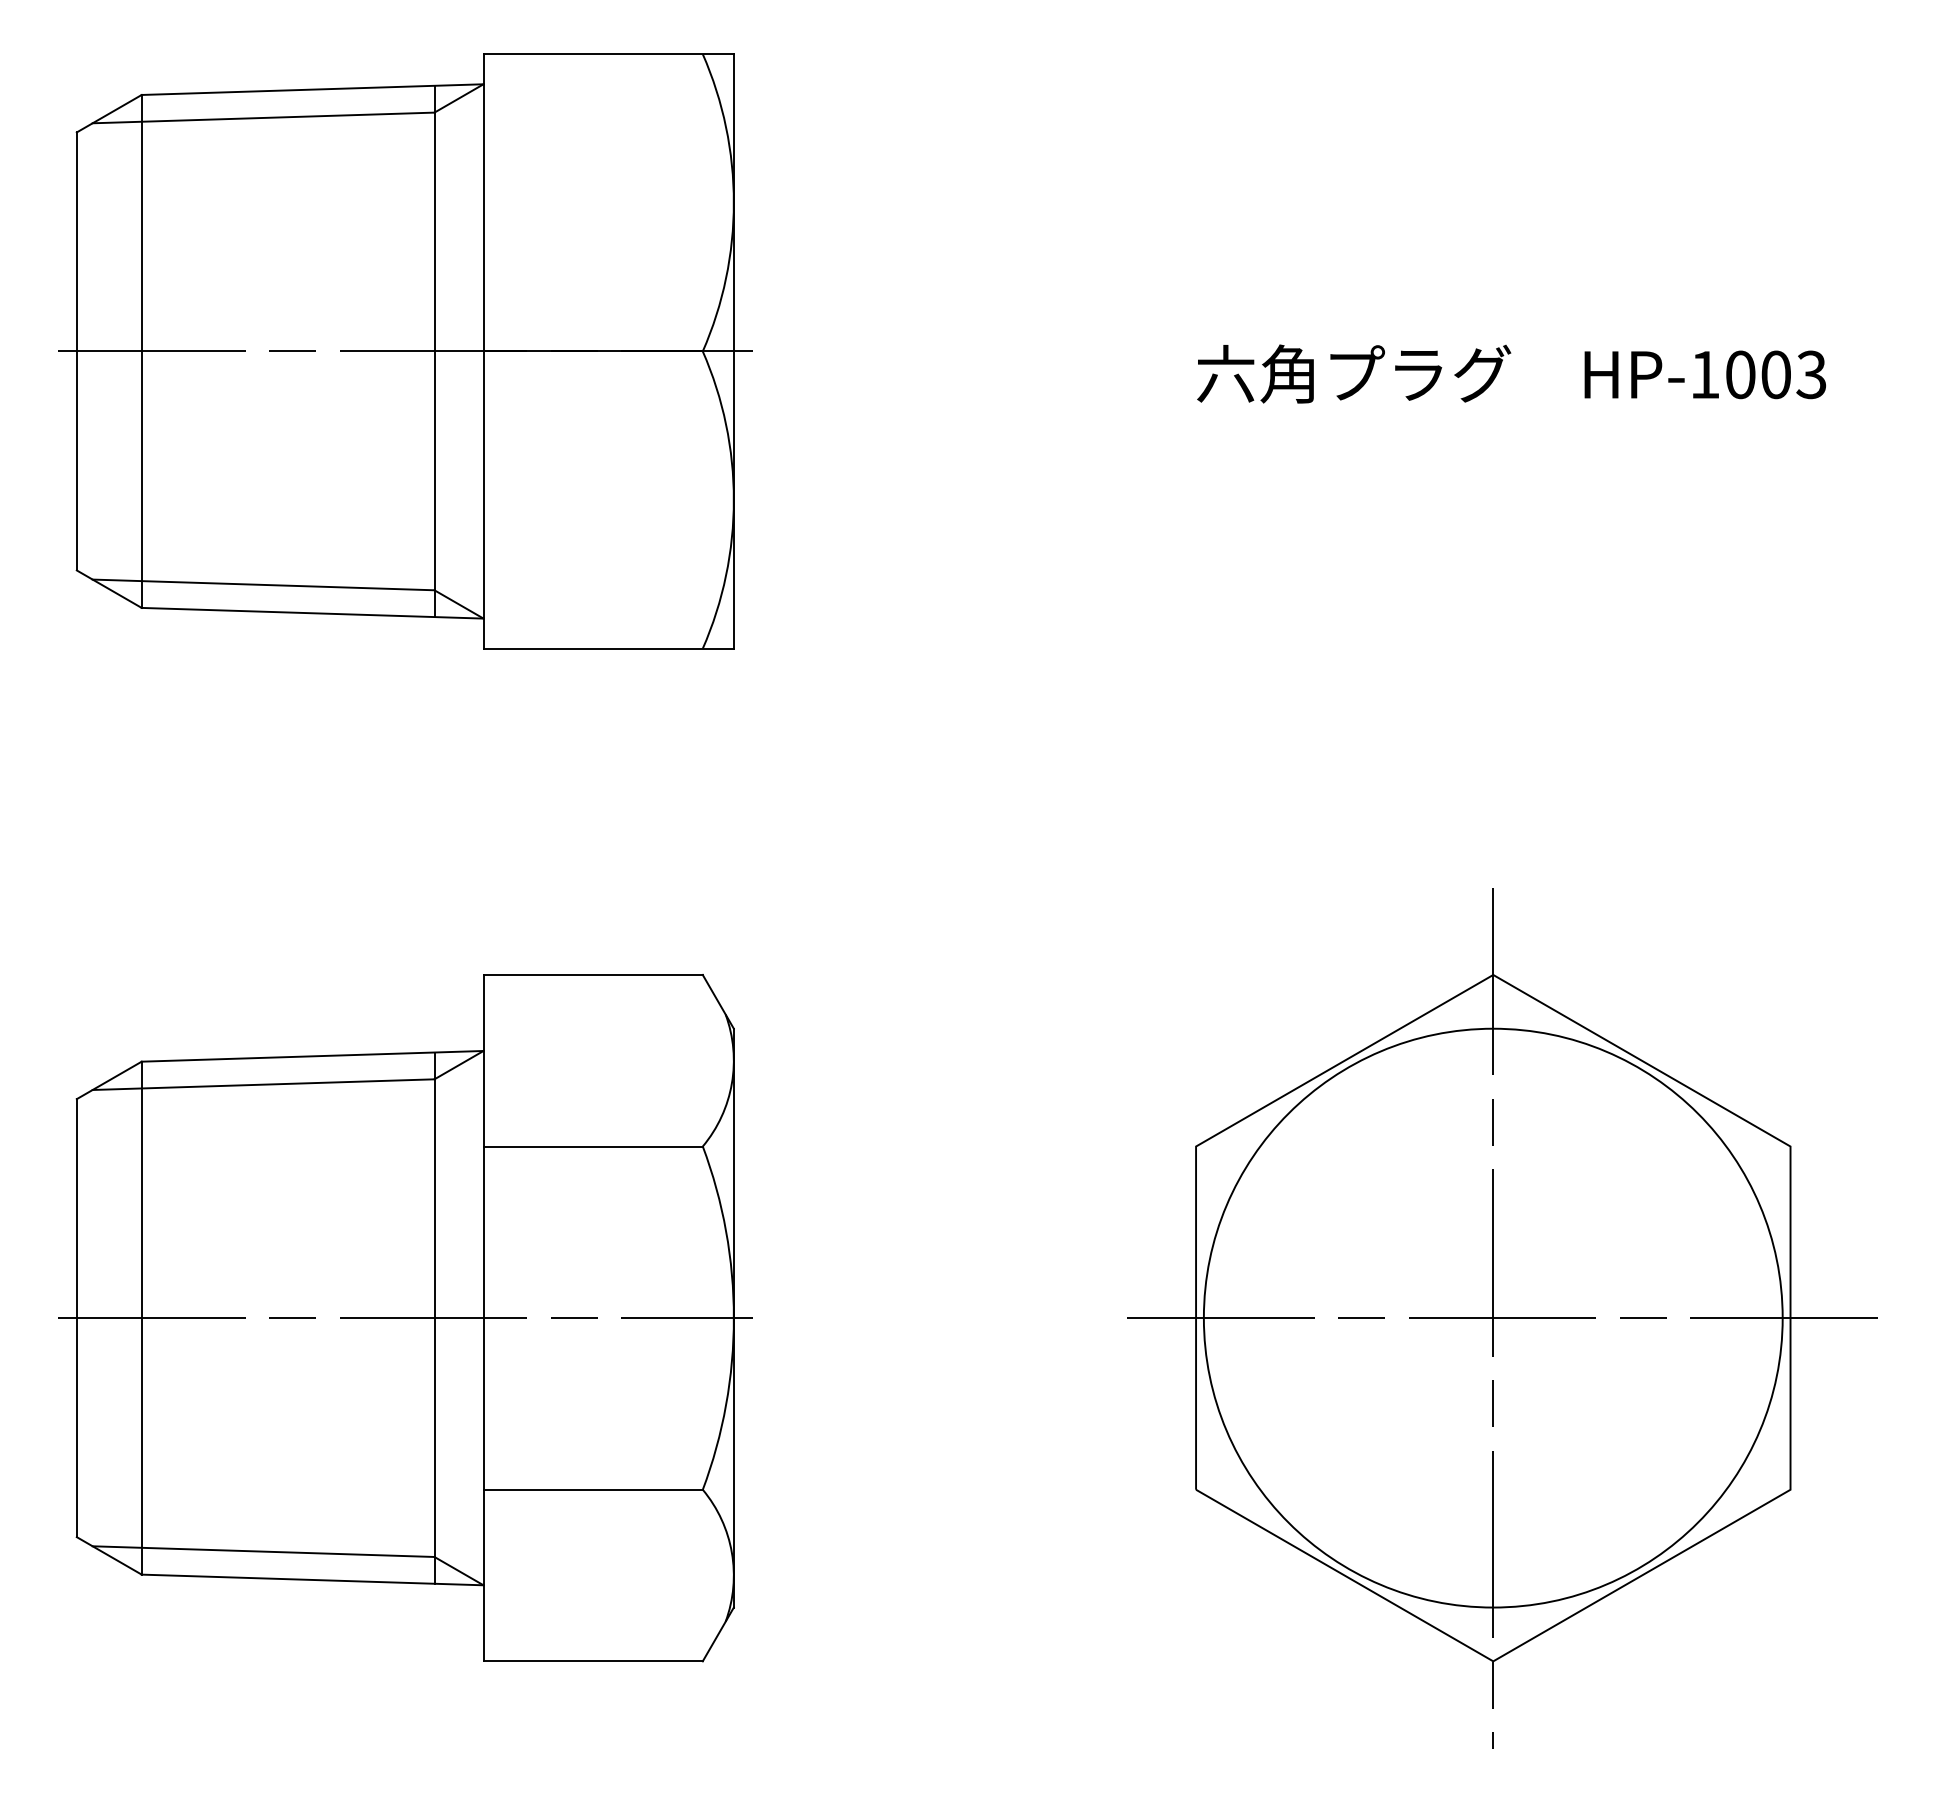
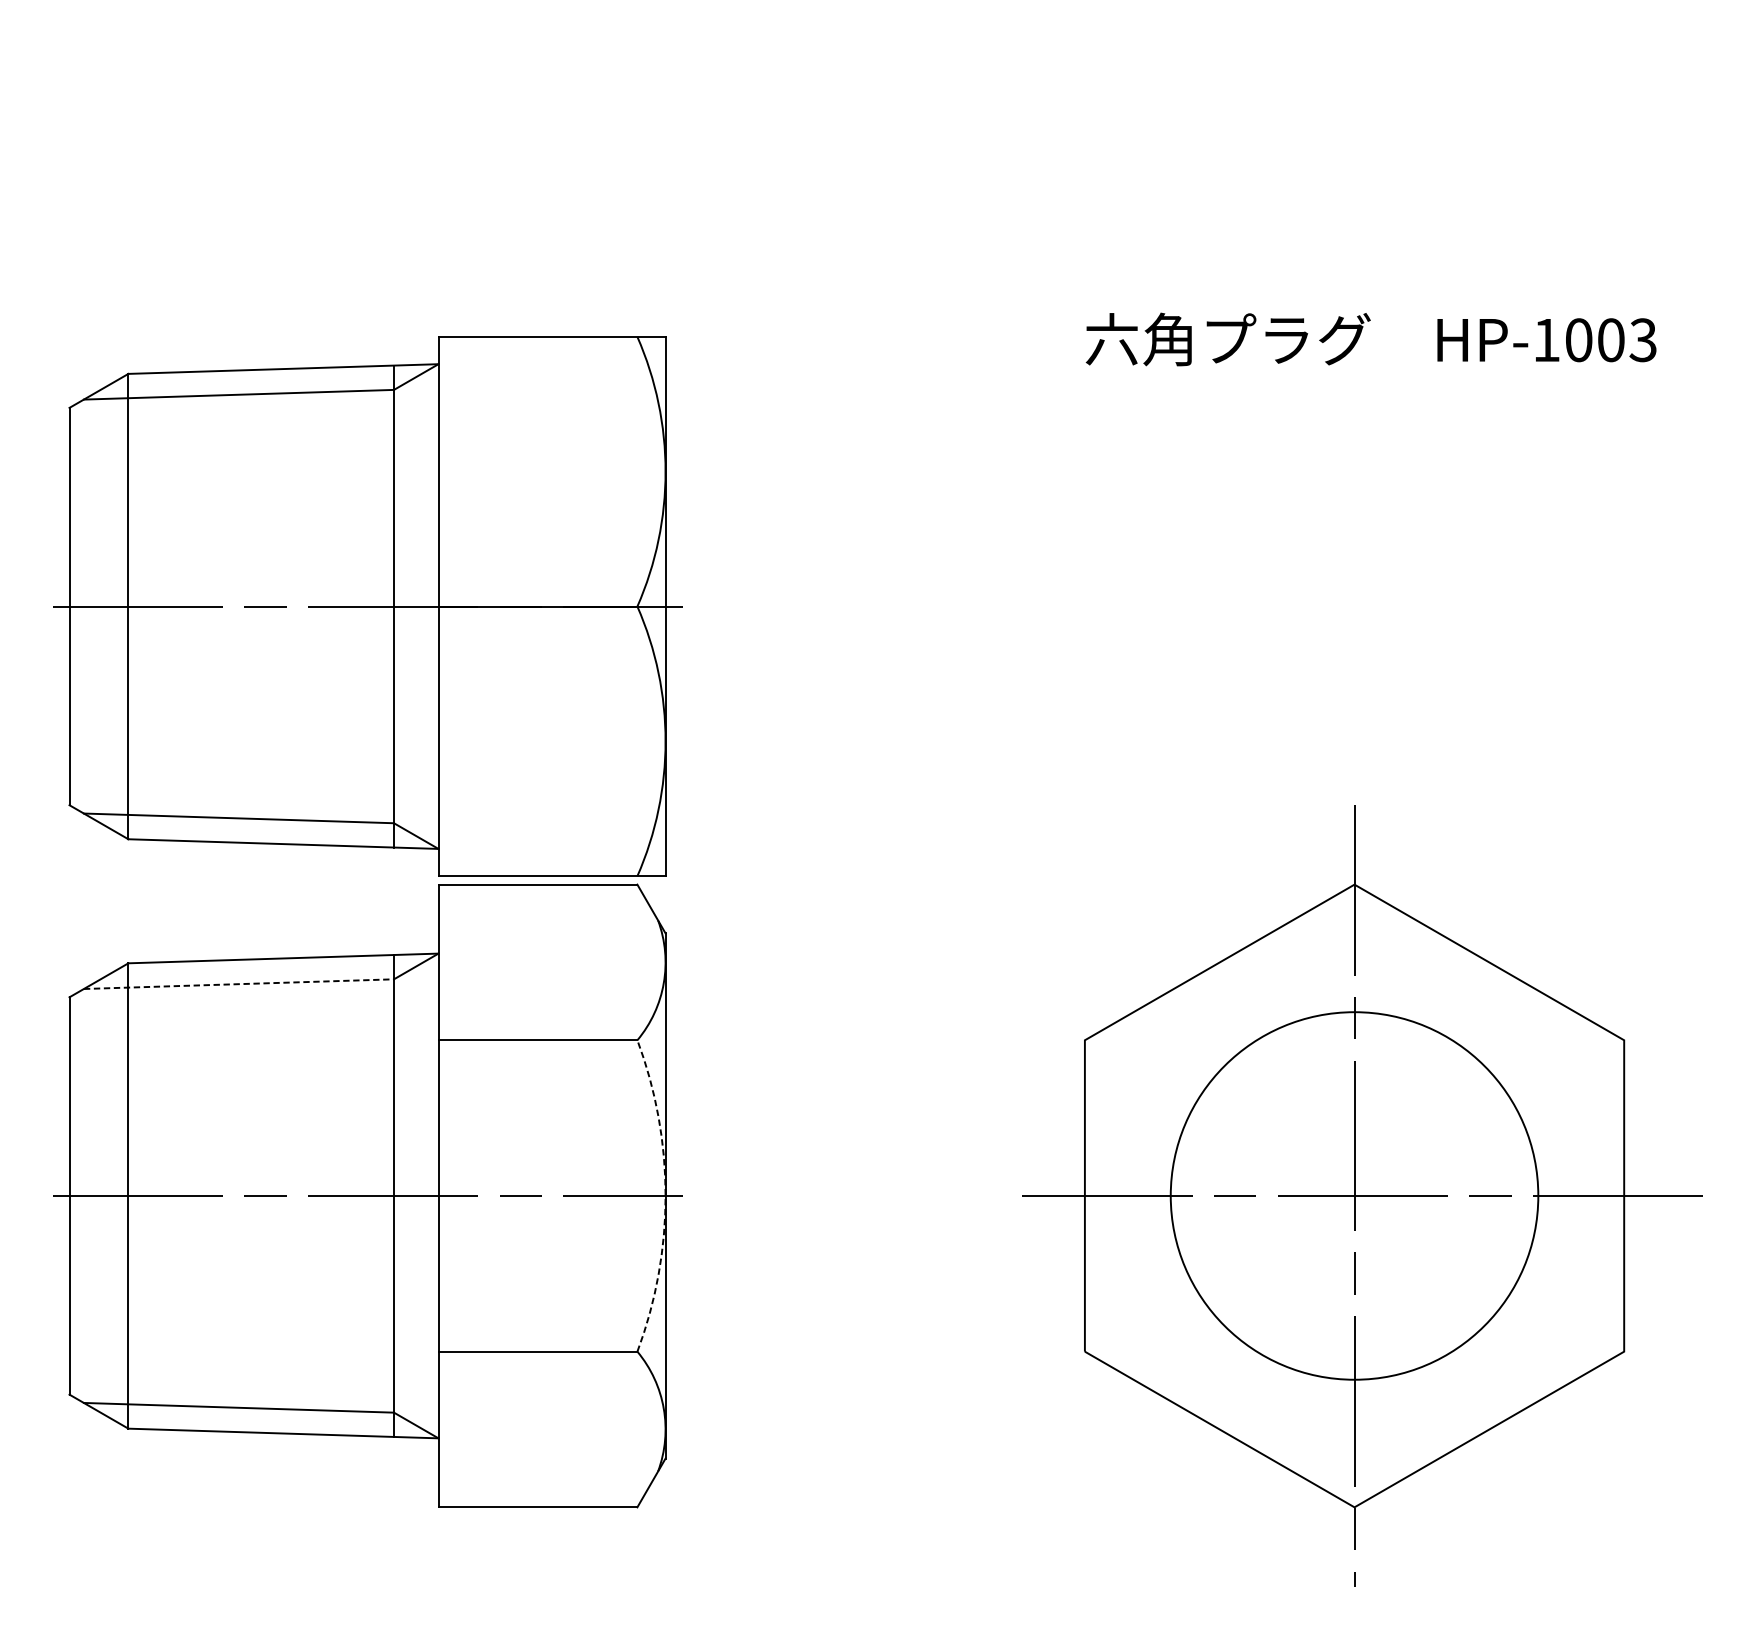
part: (405, 351) -> (367, 606), moved
line: (264, 1084) -> (239, 984), solid -> dashed
circle: (1492, 1317) -> (1353, 1195), size x0.7
arc: (733, 1318) -> (665, 1196), solid -> dashed

